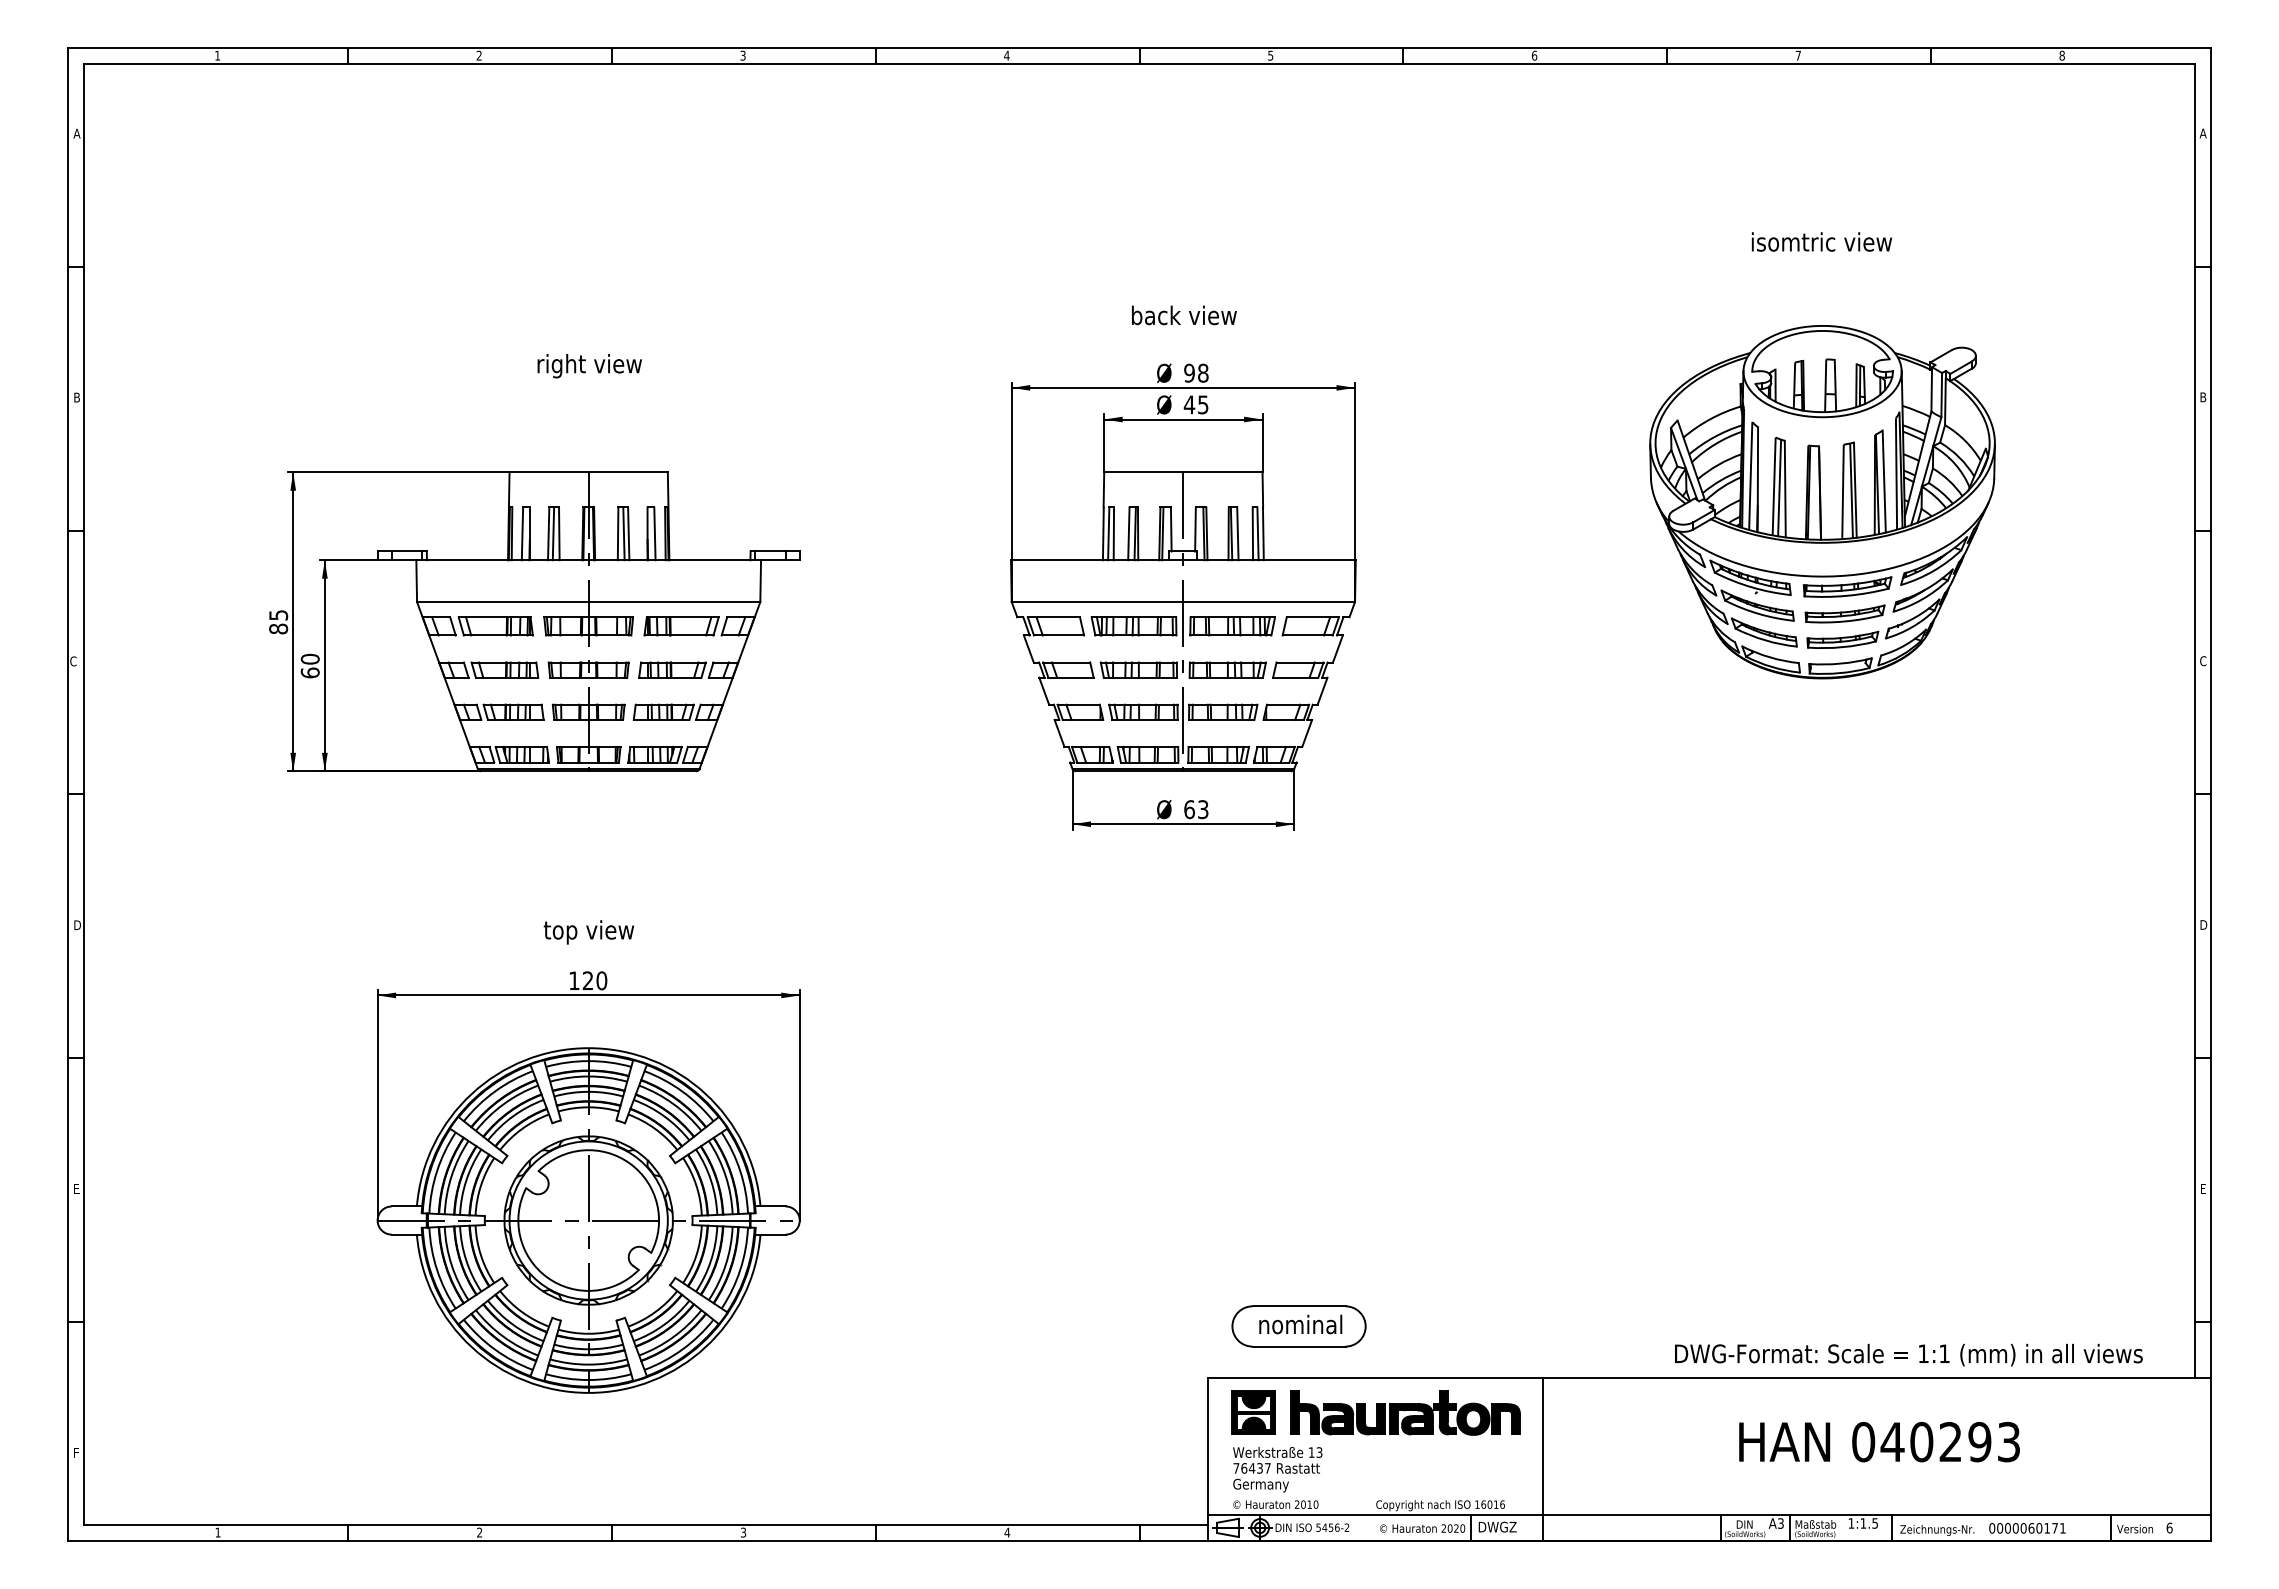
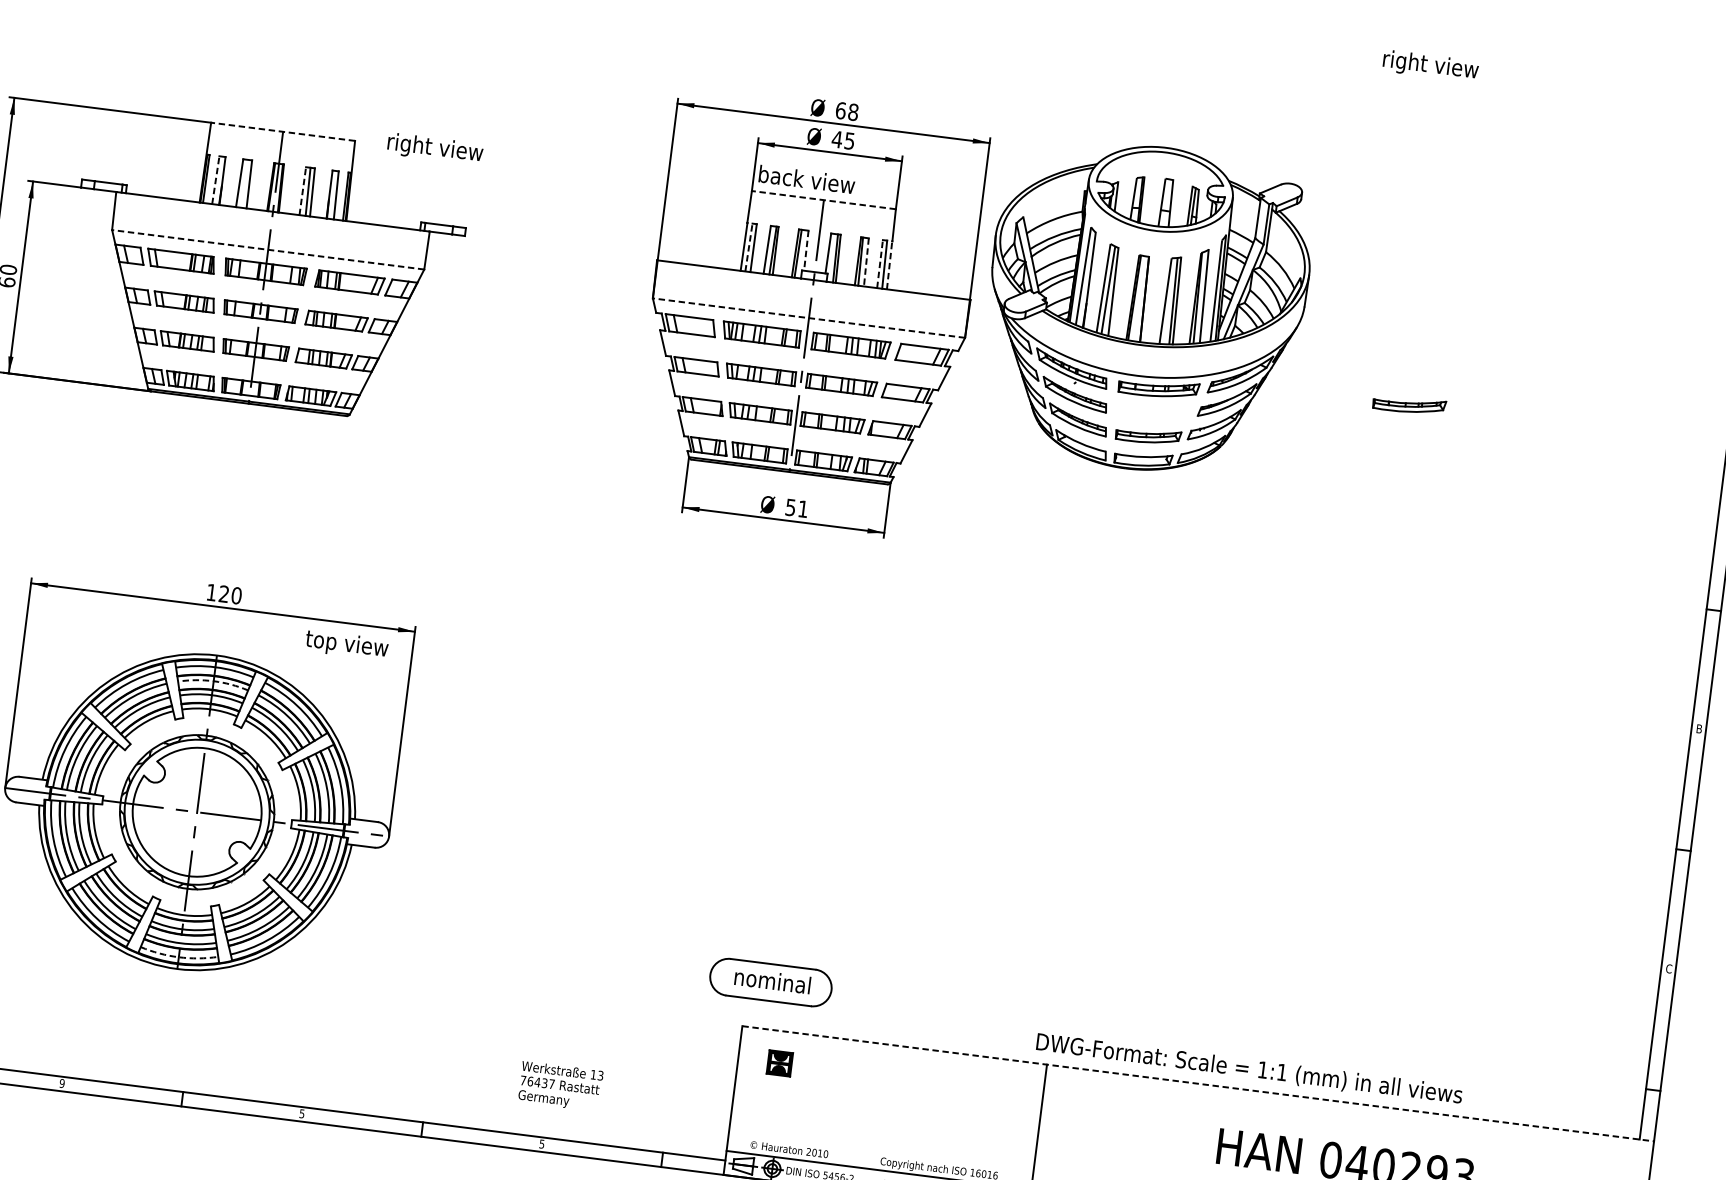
text: (1821, 244) -> (1430, 66), isomtric view -> right view
text: (1184, 315) -> (807, 179), moved
text: (589, 366) -> (435, 149), moved
text: (1189, 372) -> (840, 110), 98 -> 68
line: (588, 472) -> (282, 131), solid -> dashed
line: (1182, 472) -> (823, 200), solid -> dashed
part: (1822, 502) -> (1145, 308), moved
line: (1171, 529) -> (806, 250), solid -> dashed
line: (522, 533) -> (215, 179), solid -> dashed
line: (553, 533) -> (244, 183), removed
line: (618, 533) -> (303, 190), solid -> dashed
line: (1108, 533) -> (748, 247), solid -> dashed
line: (1252, 533) -> (879, 263), solid -> dashed
line: (1263, 533) -> (889, 264), solid -> dashed
line: (1237, 534) -> (865, 262), solid -> dashed
line: (588, 602) -> (267, 250), solid -> dashed
line: (1183, 602) -> (809, 318), solid -> dashed
text: (1196, 809) -> (797, 508), 63 -> 51
text: (2204, 924) -> (1700, 728), D -> B
text: (588, 932) -> (346, 645), moved
arc: (588, 1076) -> (213, 681), solid -> dashed
text: (2203, 1188) -> (1669, 968), E -> C
part: (1298, 1326) -> (770, 982), moved
text: (1908, 1354) -> (1249, 1068), moved
line: (1709, 1377) -> (1198, 1083), solid -> dashed
arc: (588, 1380) -> (178, 957), solid -> dashed
part: (1253, 1412) -> (779, 1063), size x0.6
part: (1405, 1412) -> (917, 1080), removed
text: (1277, 1469) -> (560, 1086), moved
text: (743, 1531) -> (302, 1112), 3 -> 5
text: (479, 1532) -> (62, 1083), 2 -> 9
text: (1007, 1532) -> (542, 1144), 4 -> 5

